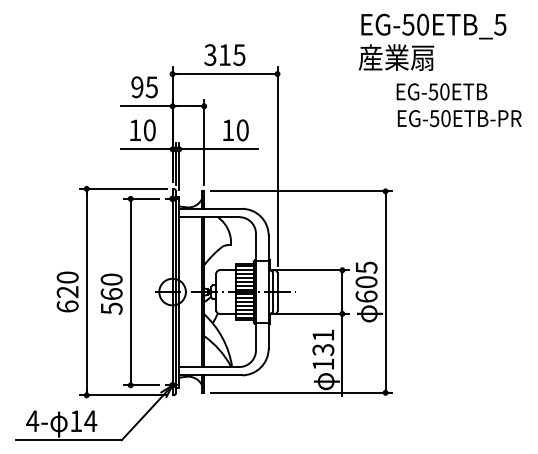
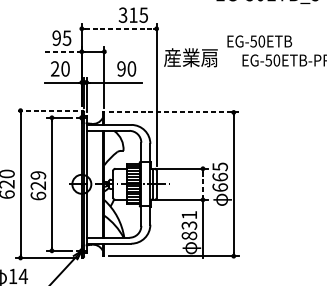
text: (224, 54) -> (133, 14), moved
text: (396, 57) -> (190, 57), moved
line: (225, 74) -> (119, 29), solid -> dashed
text: (441, 91) -> (259, 41), moved
line: (146, 106) -> (63, 51), solid -> dashed
text: (135, 129) -> (55, 68), 10 -> 20
text: (228, 130) -> (121, 69), 10 -> 90
line: (123, 188) -> (46, 110), solid -> dashed
line: (301, 191) -> (173, 112), solid -> dashed
text: (366, 281) -> (220, 176), 605 -> 665
line: (342, 292) -> (203, 184), solid -> dashed
text: (111, 293) -> (38, 185), 560 -> 629
text: (323, 364) -> (189, 235), 131 -> 831

